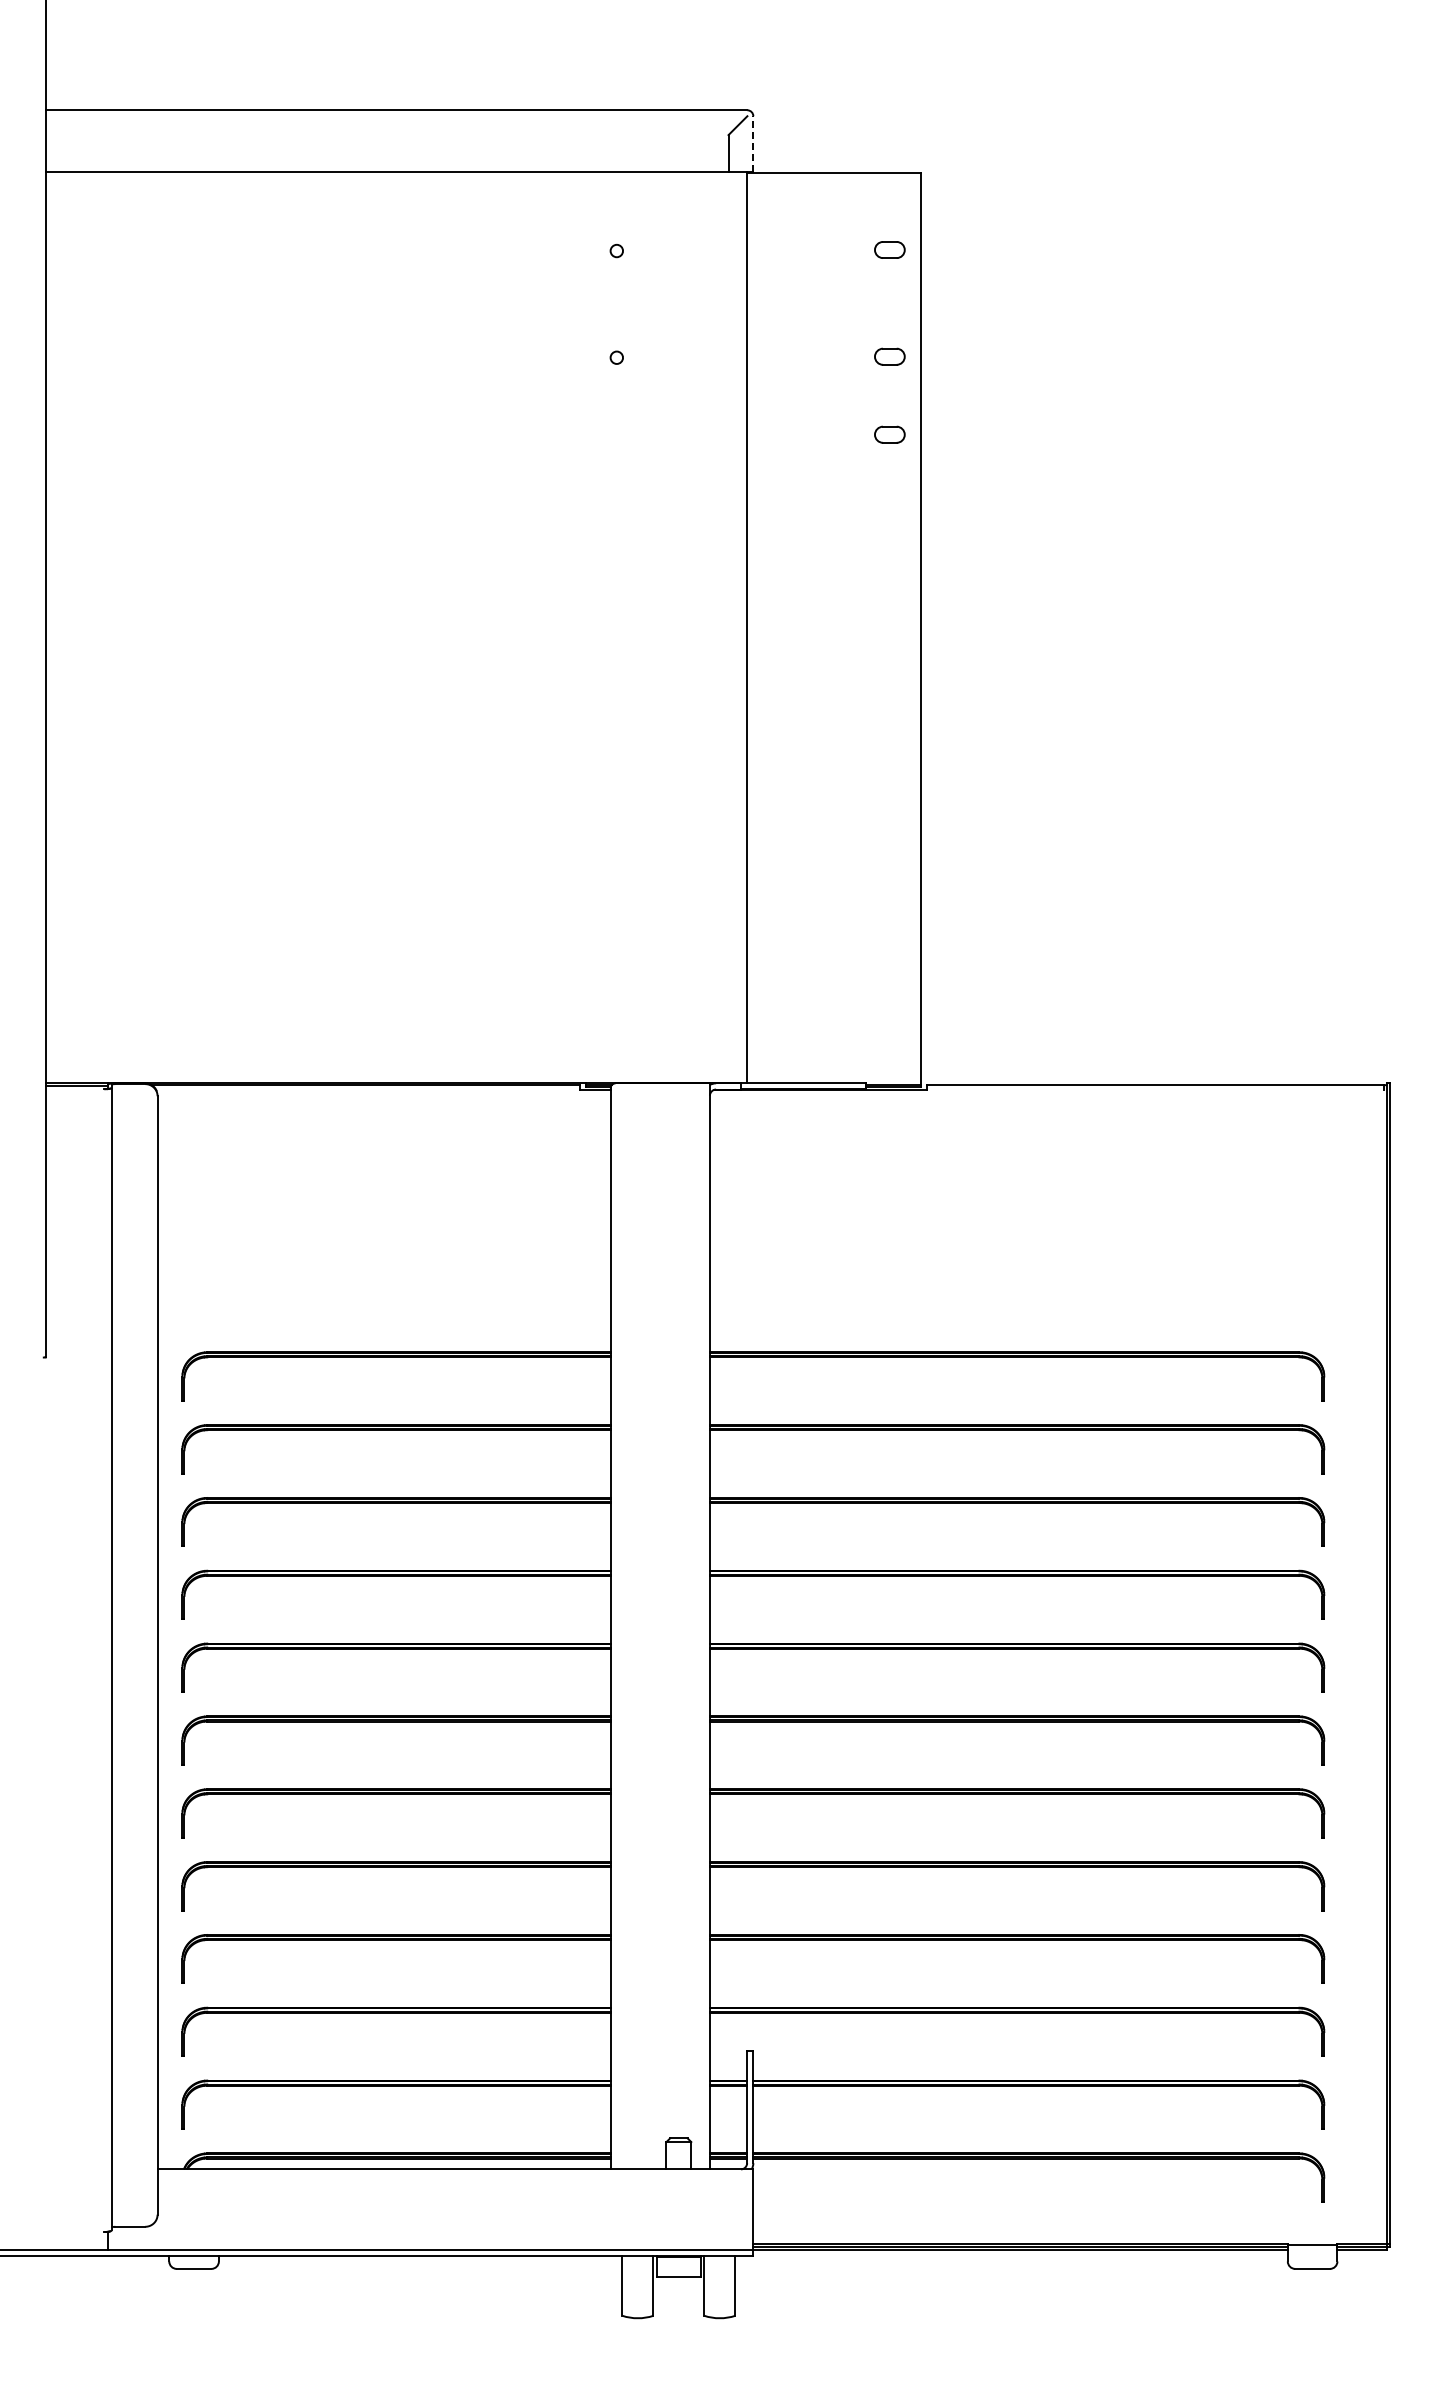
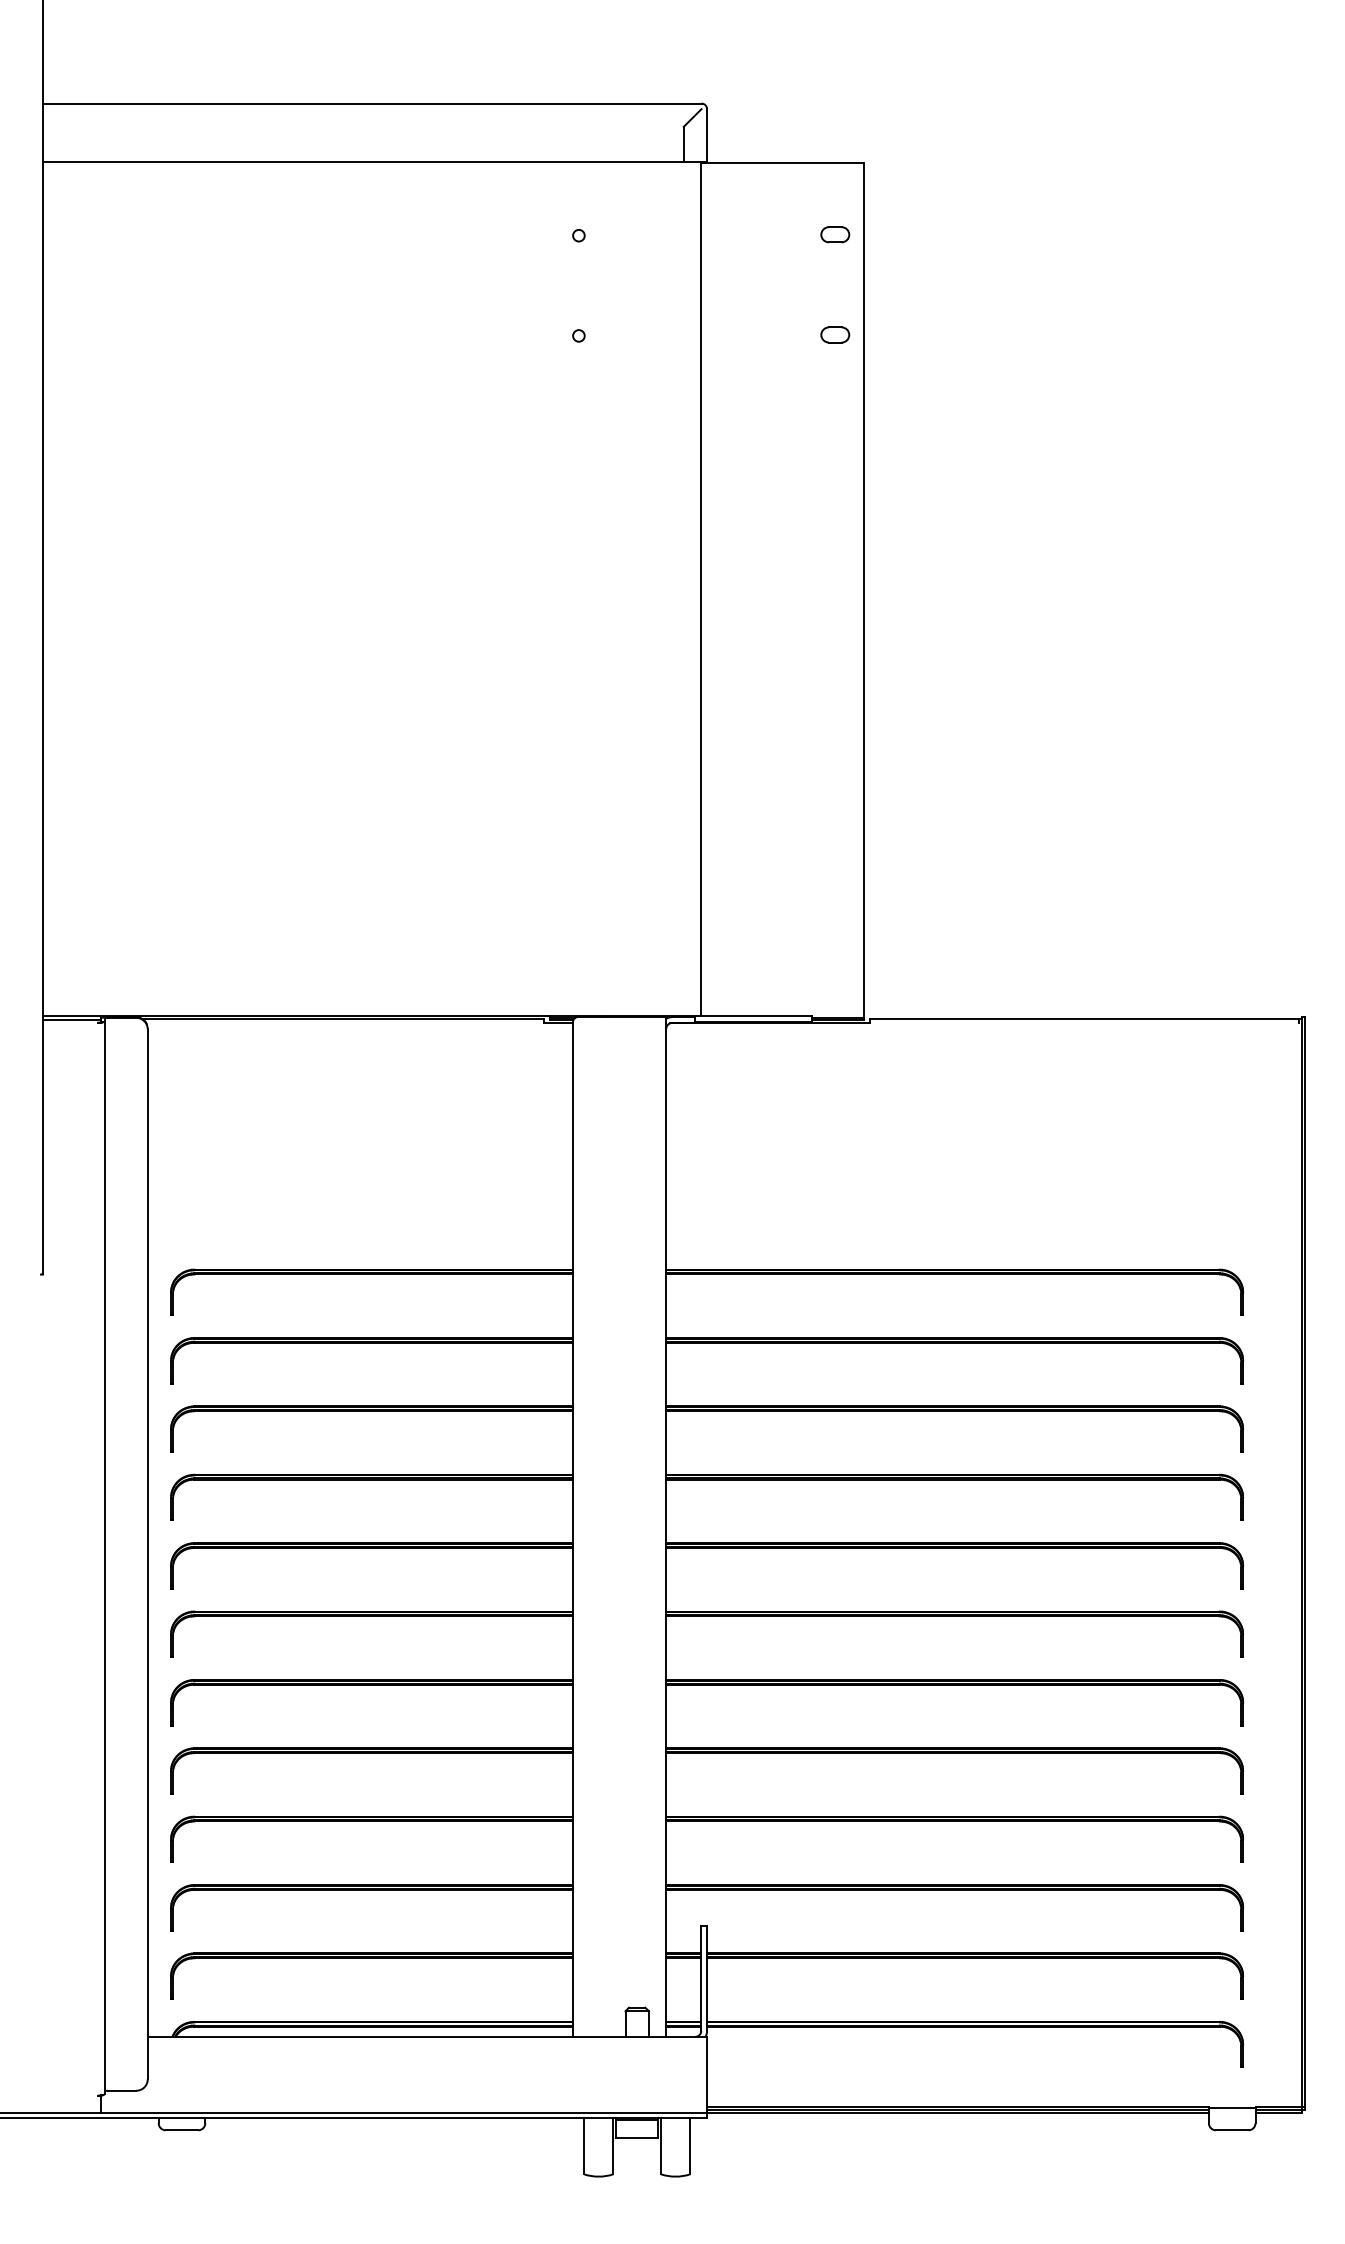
line: (753, 143) -> (707, 134), dashed -> solid
part: (889, 434) -> (834, 407), removed

